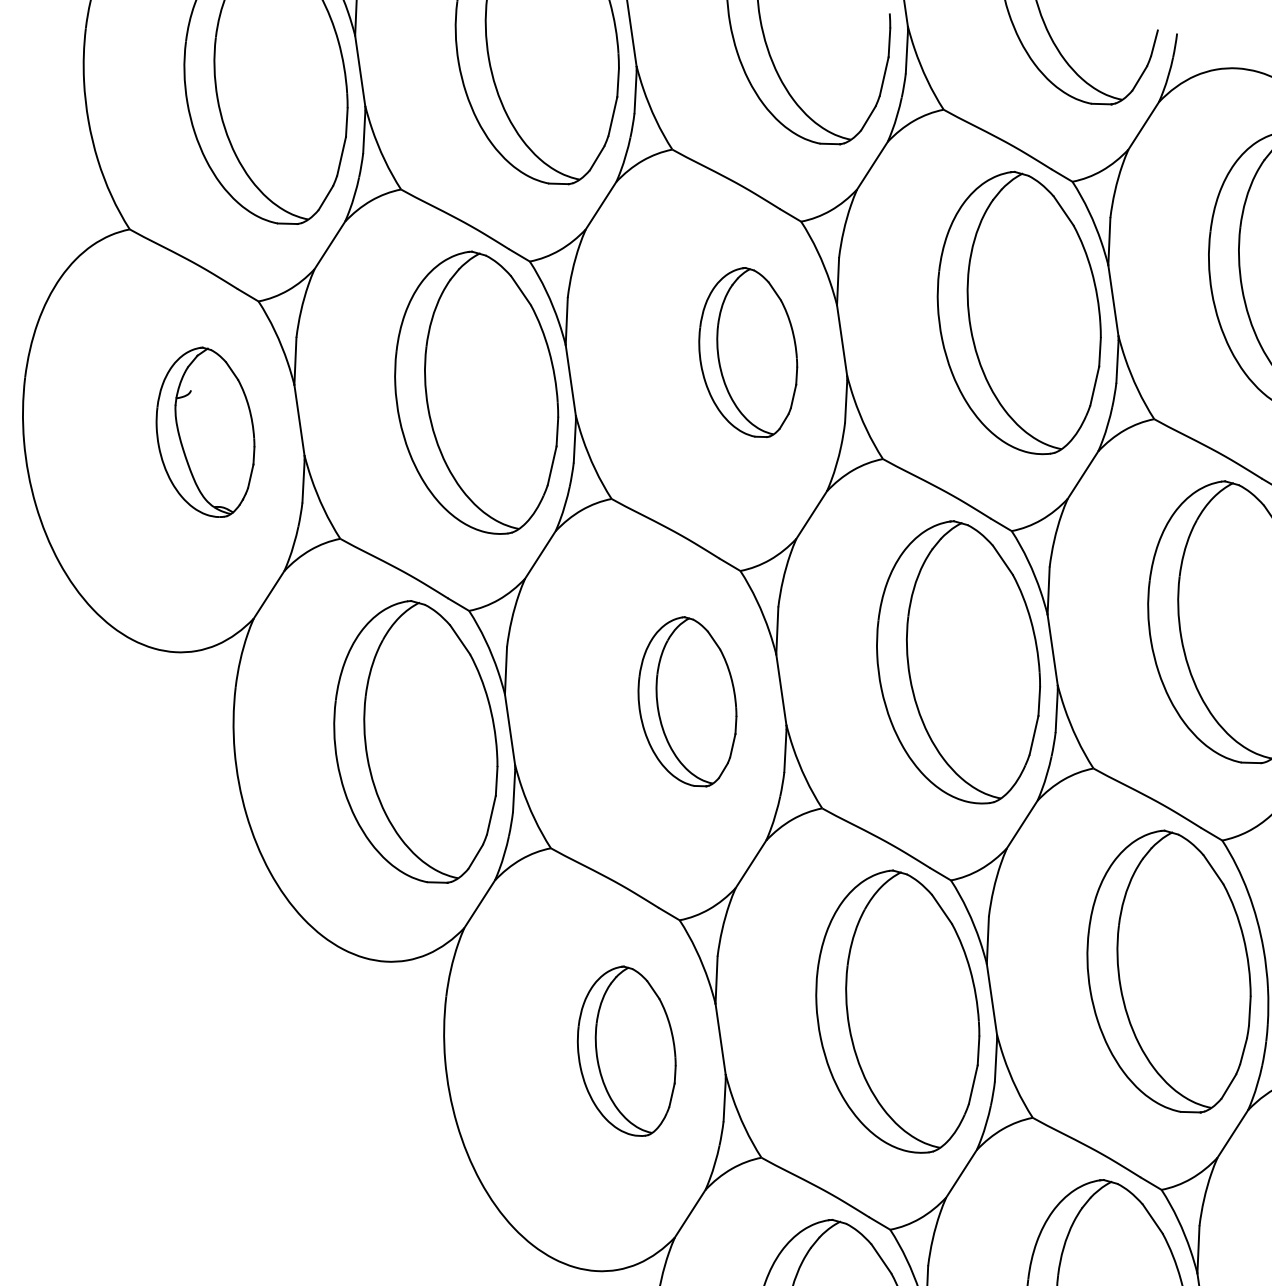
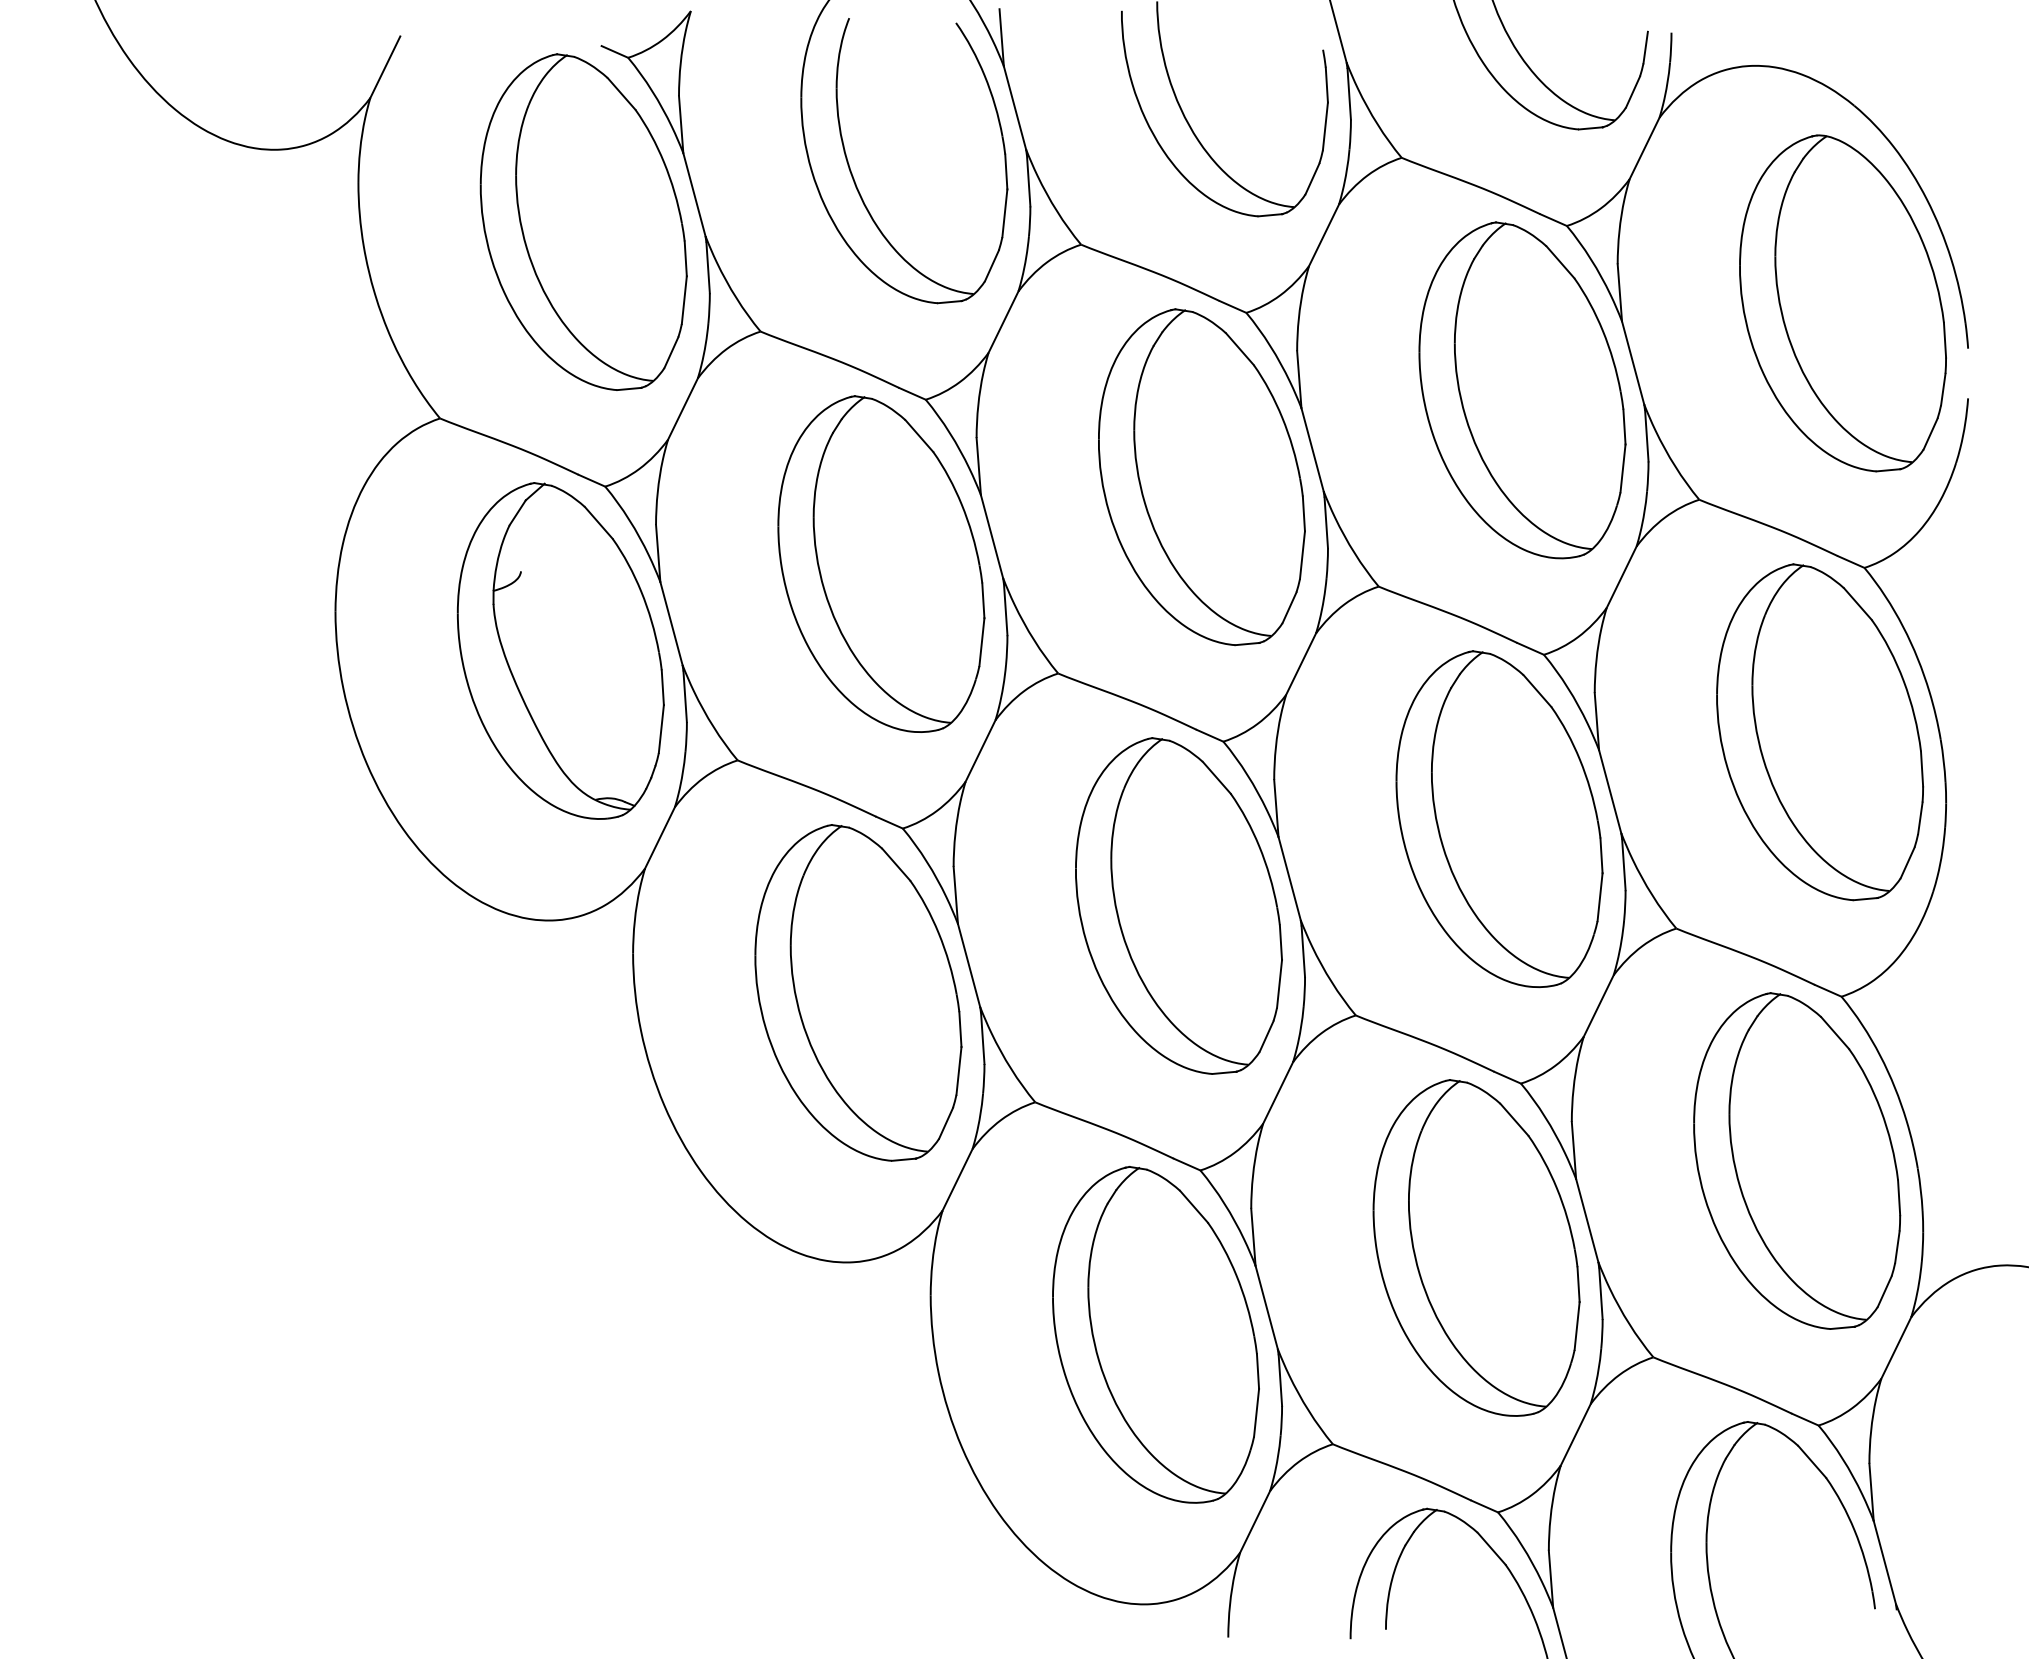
part: (748, 352) -> (1201, 477), size x1.67
part: (205, 431) -> (560, 650), size x1.67
part: (687, 700) -> (1178, 905), size x1.67
part: (626, 1050) -> (1155, 1334), size x1.67

